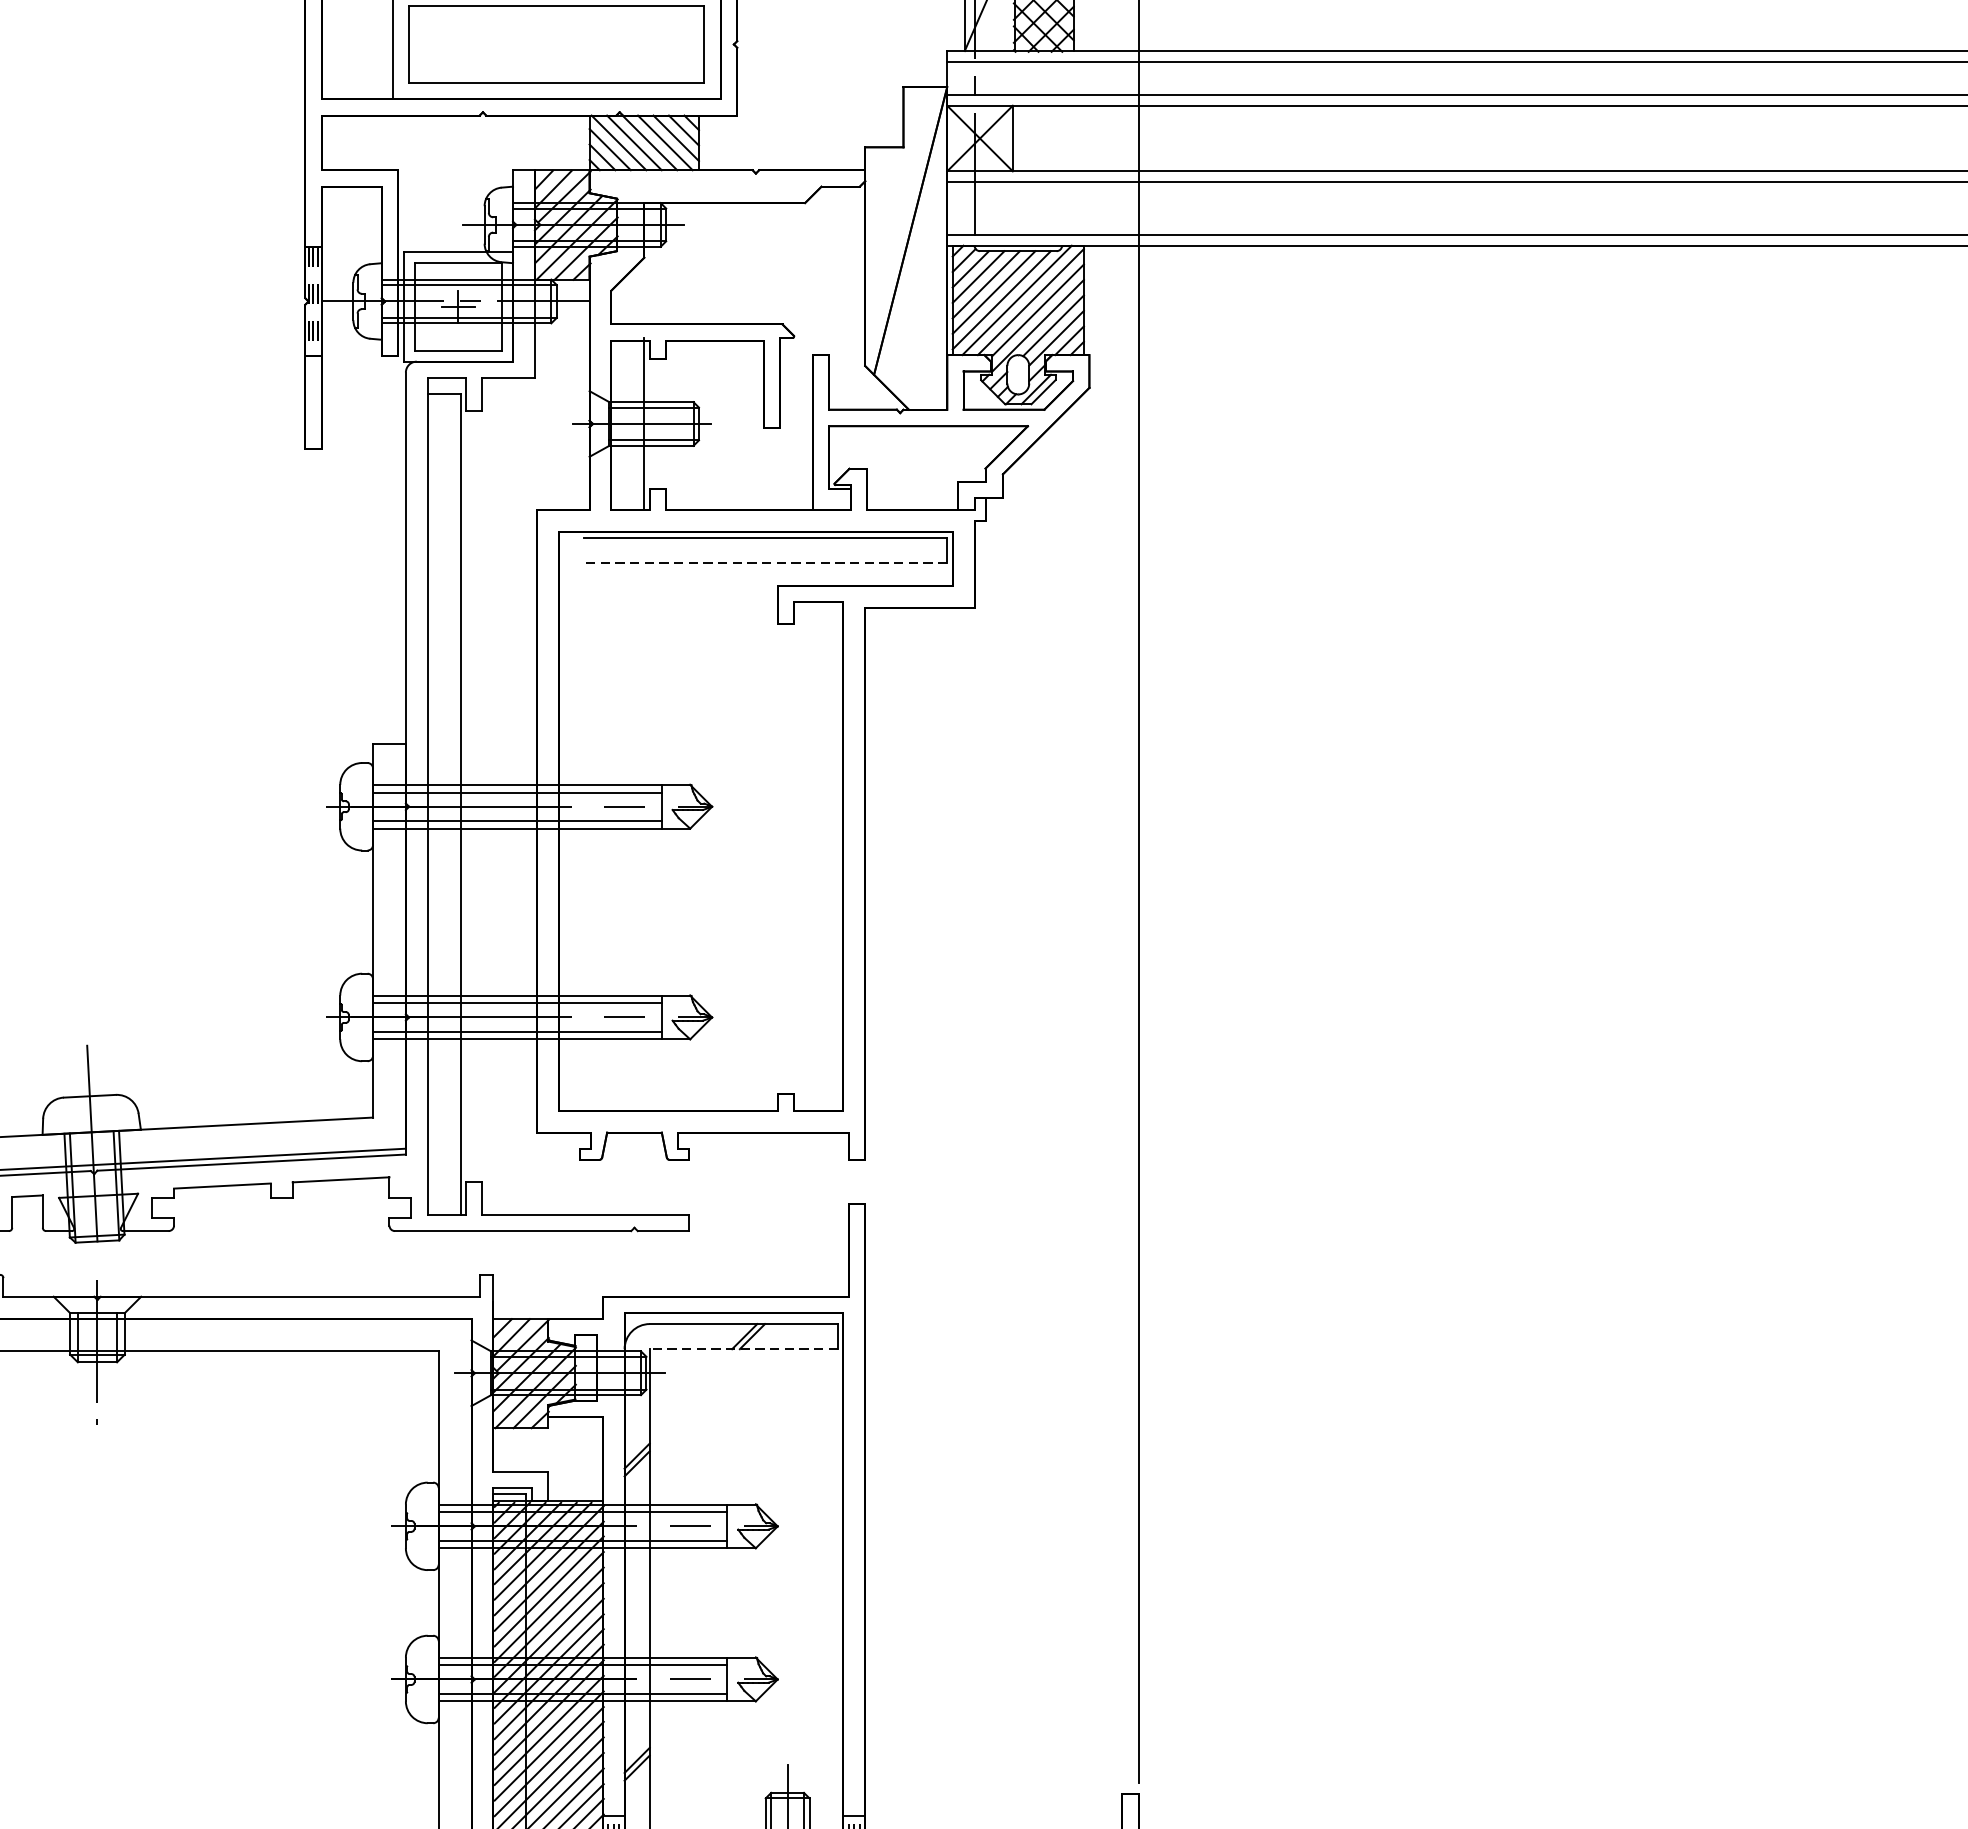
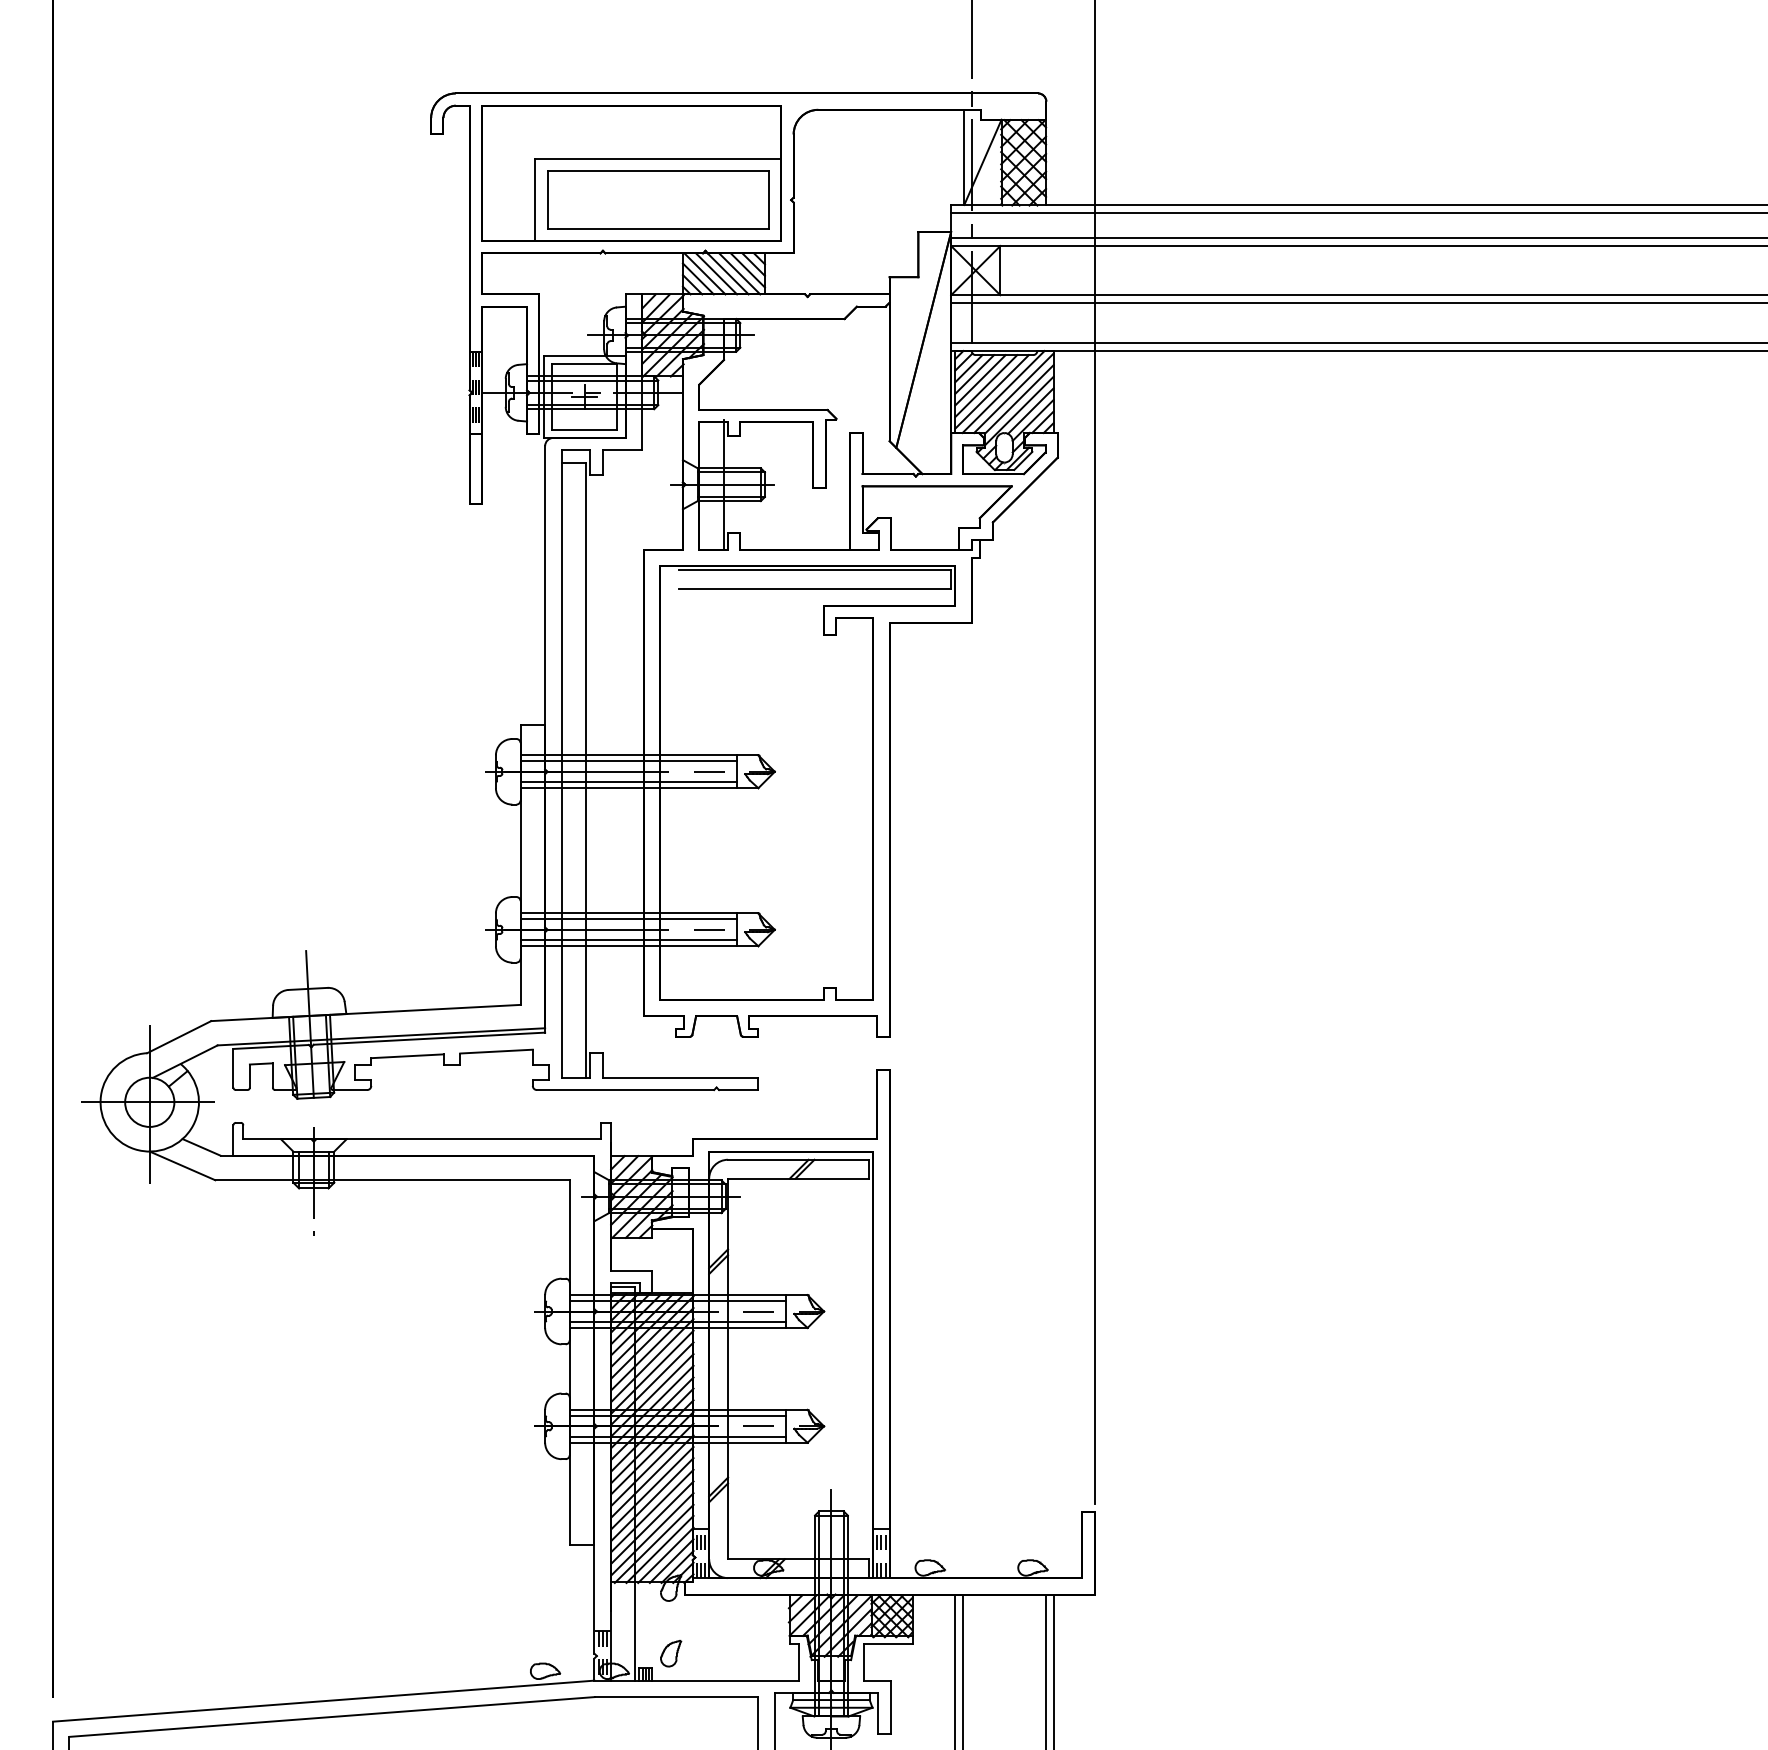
line: (765, 562) -> (814, 588), dashed -> solid
line: (743, 1349) -> (798, 1178), dashed -> solid

